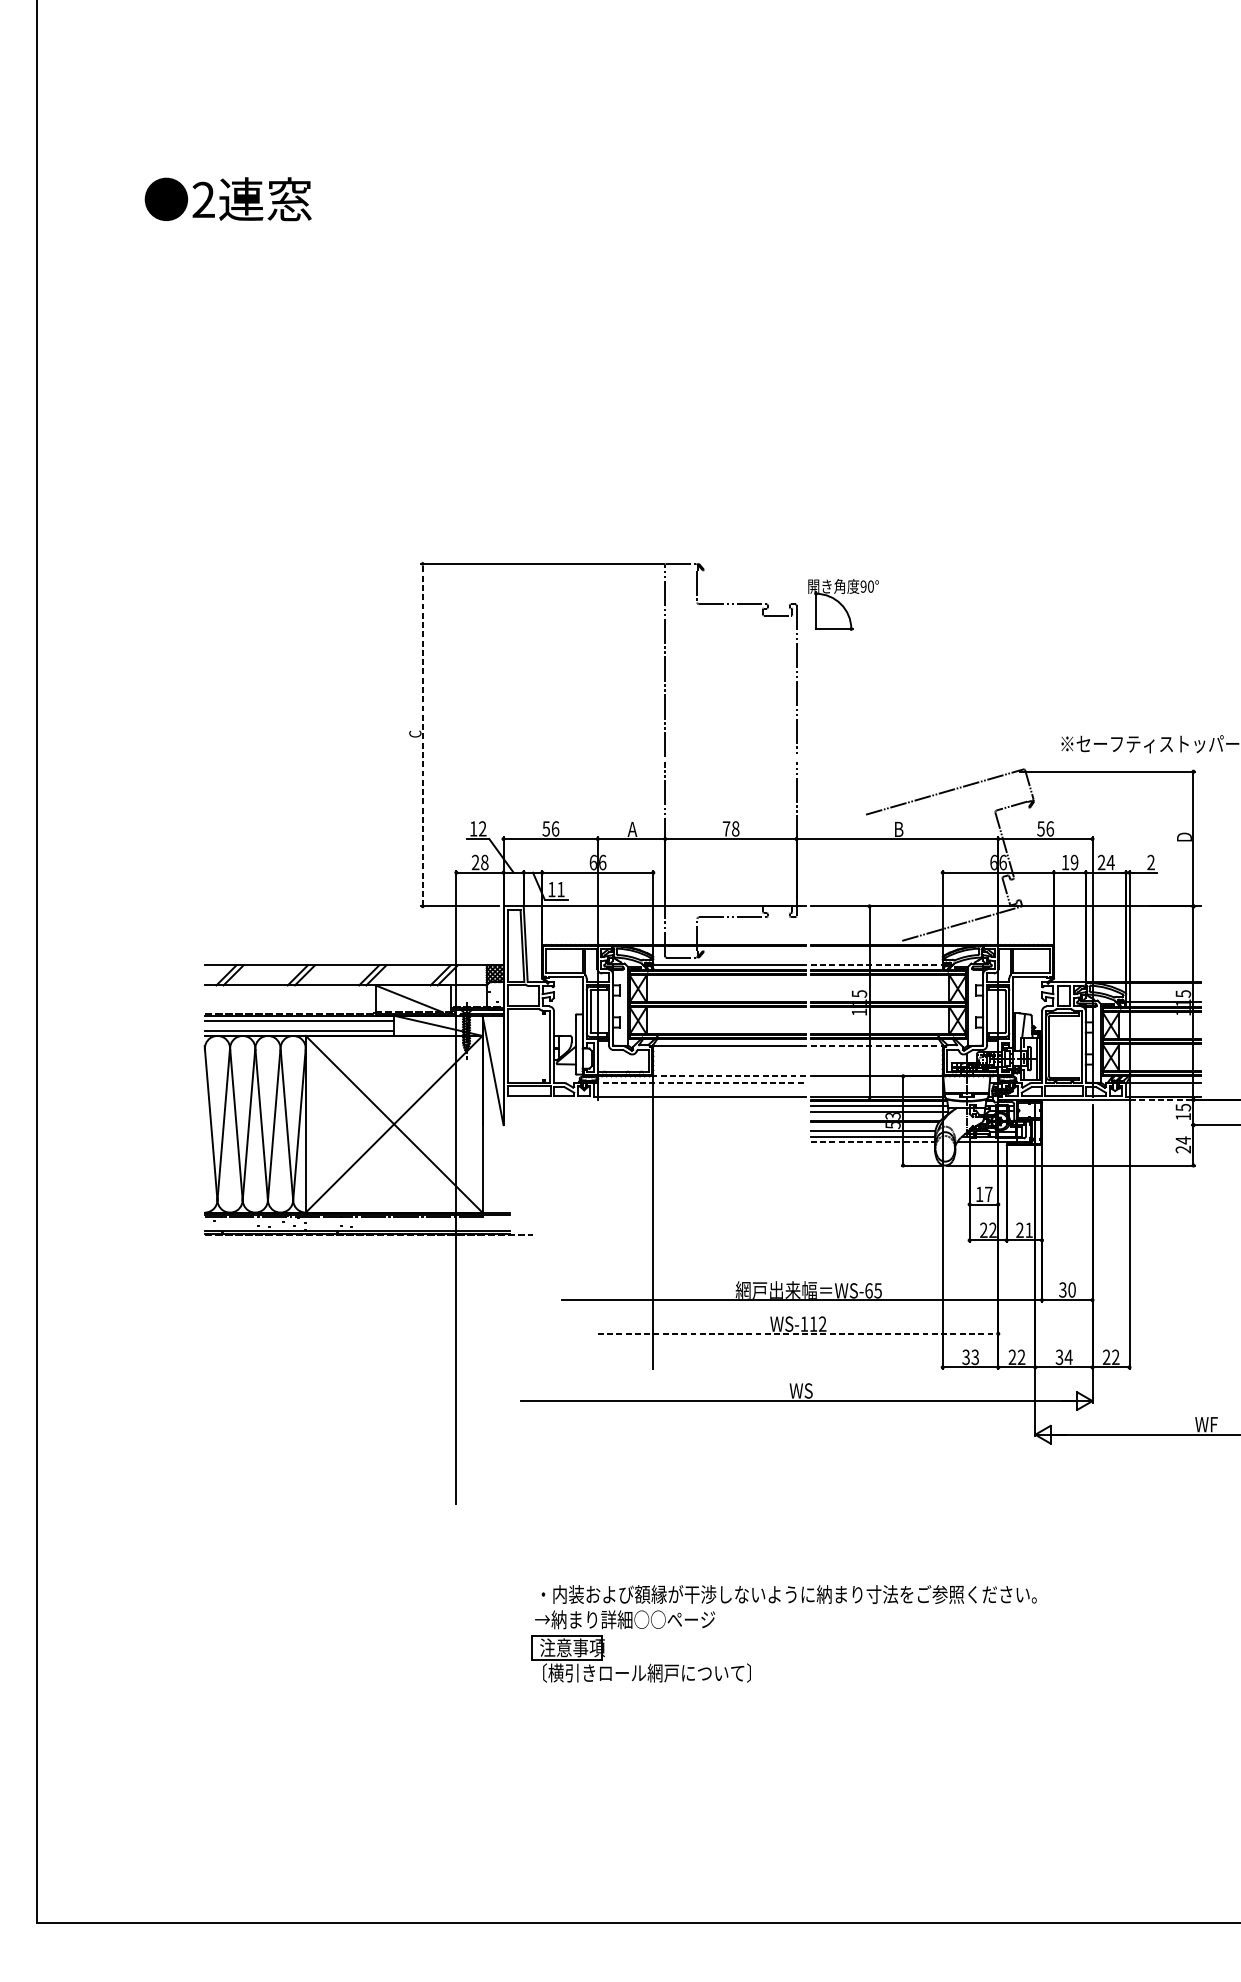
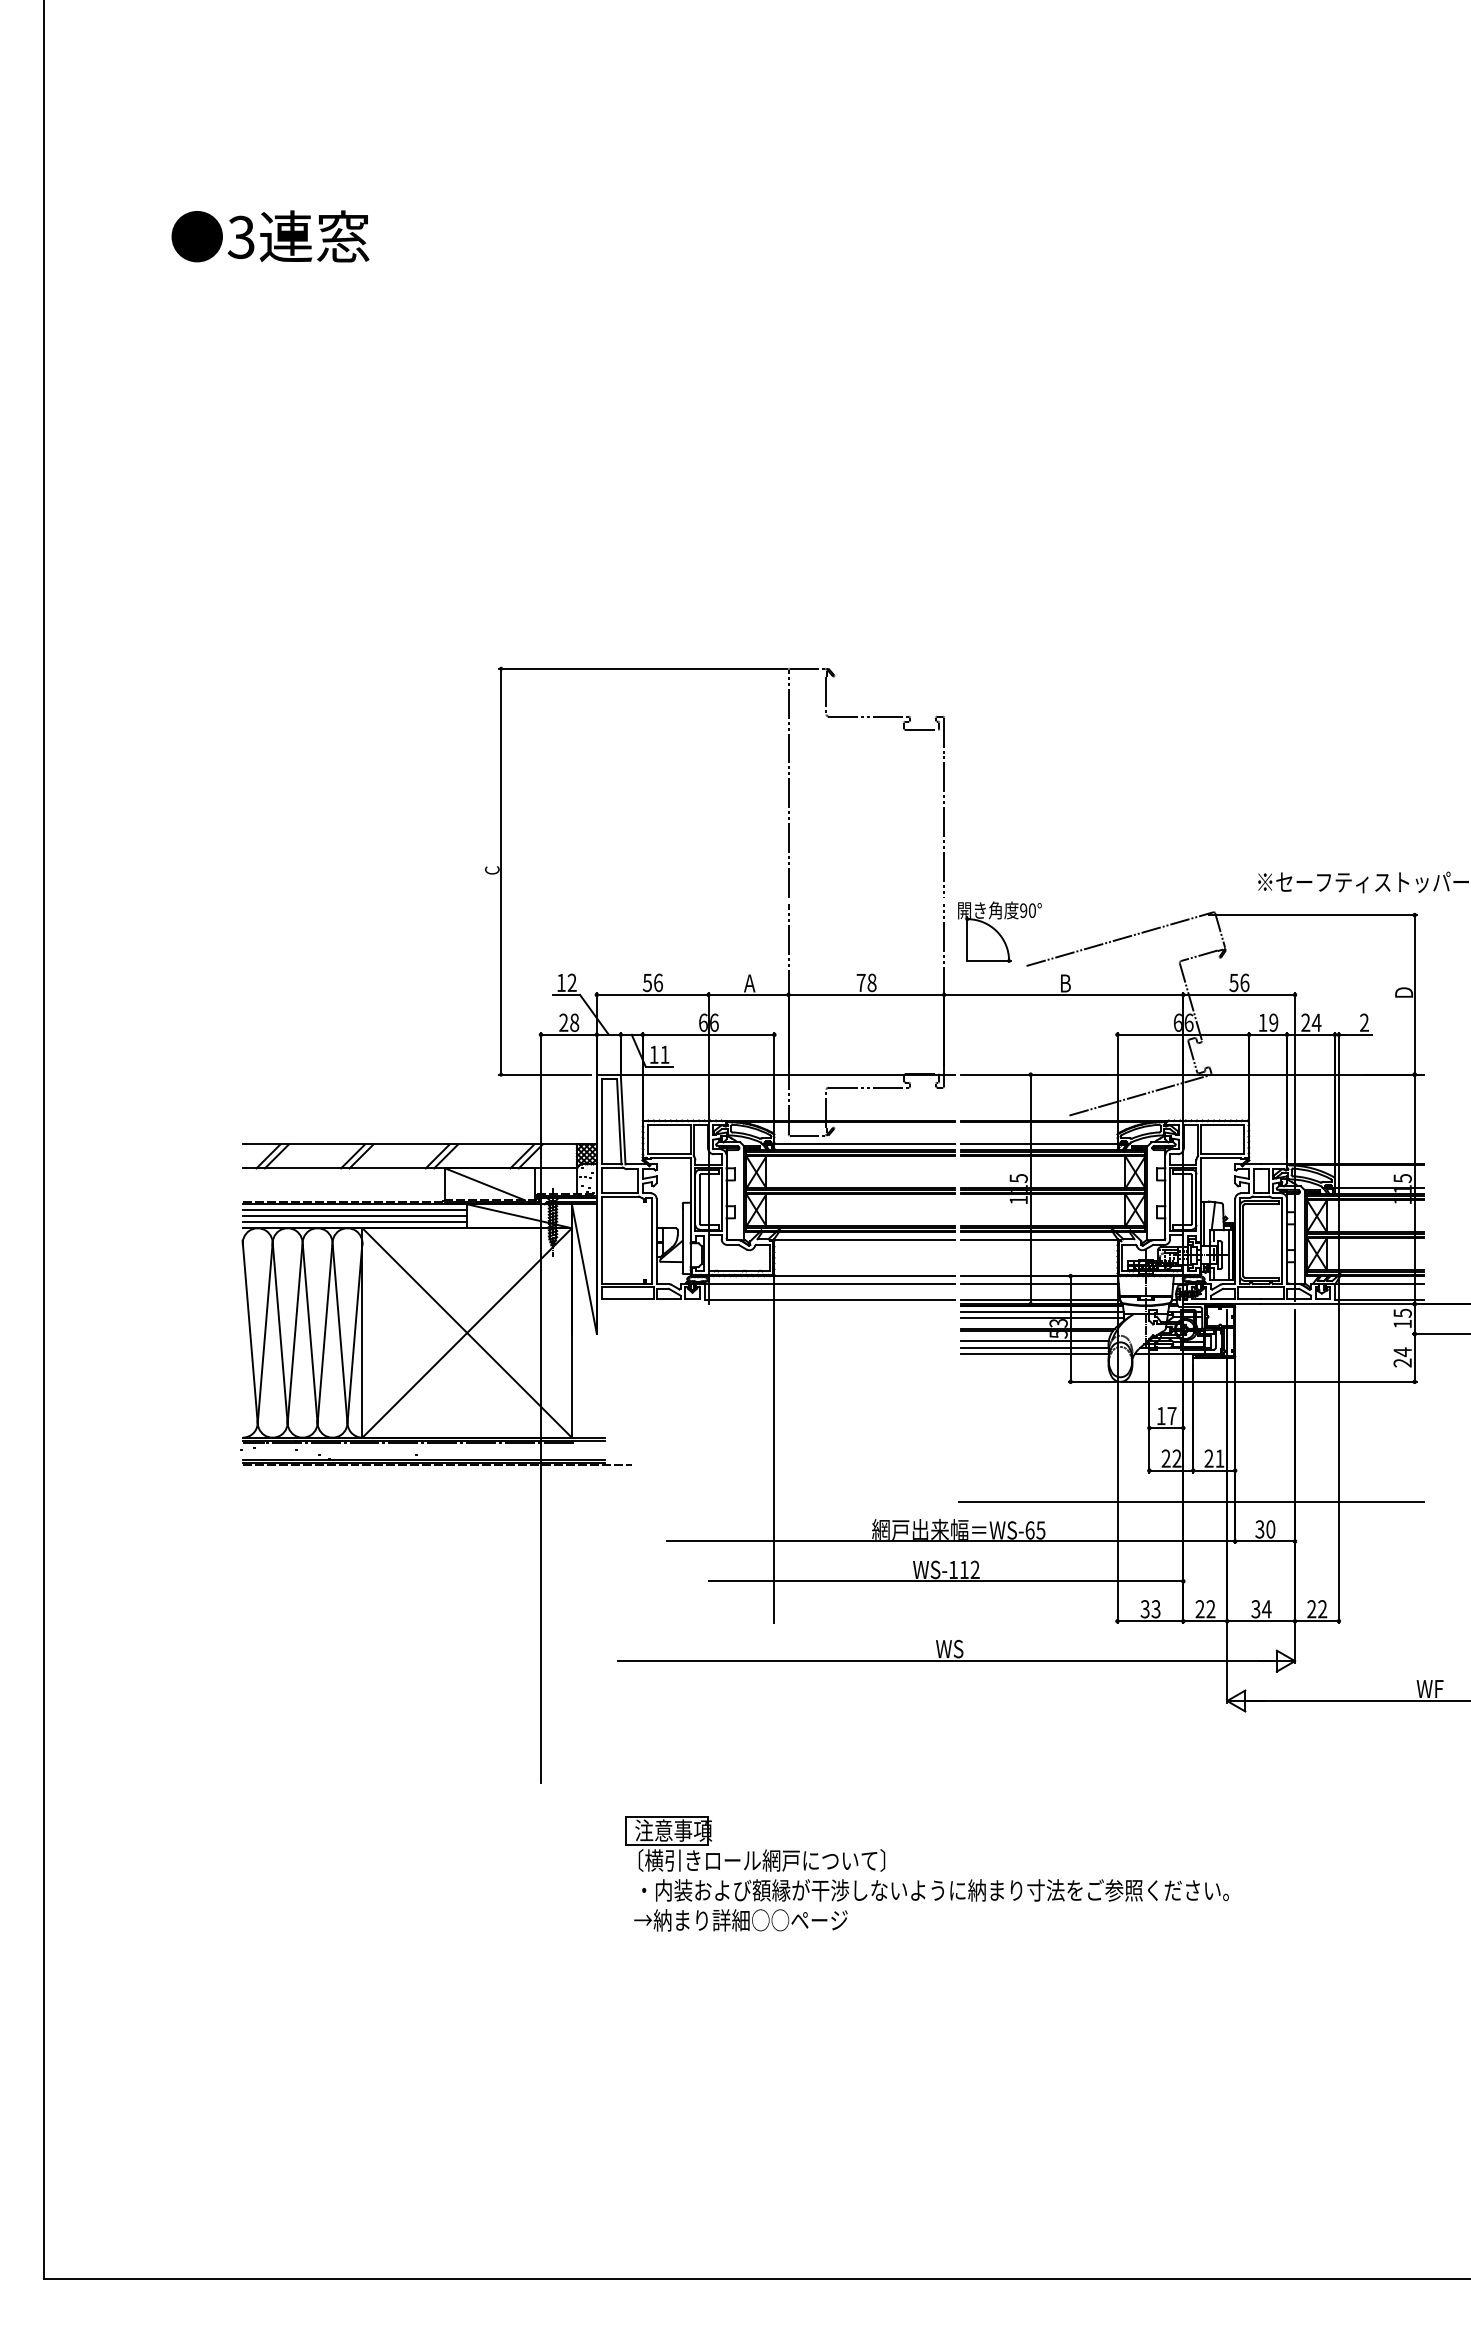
text: (202, 200) -> (240, 237), 2 -> 3
part: (843, 604) -> (999, 931), moved
line: (423, 734) -> (501, 871), dashed -> solid
line: (877, 965) -> (1040, 1144), dashed -> solid
line: (299, 1026) -> (354, 1216), added
line: (877, 1046) -> (1040, 1240), dashed -> solid
line: (728, 1076) -> (863, 1276), dashed -> solid
line: (699, 1083) -> (829, 1284), dashed -> solid
line: (876, 1083) -> (1039, 1284), added
line: (1164, 1100) -> (1380, 1304), dashed -> solid
line: (872, 1141) -> (1034, 1353), dashed -> solid
line: (1005, 1266) -> (1191, 1501), added
line: (798, 1333) -> (946, 1581), dashed -> solid
part: (640, 1665) -> (754, 1851), moved

